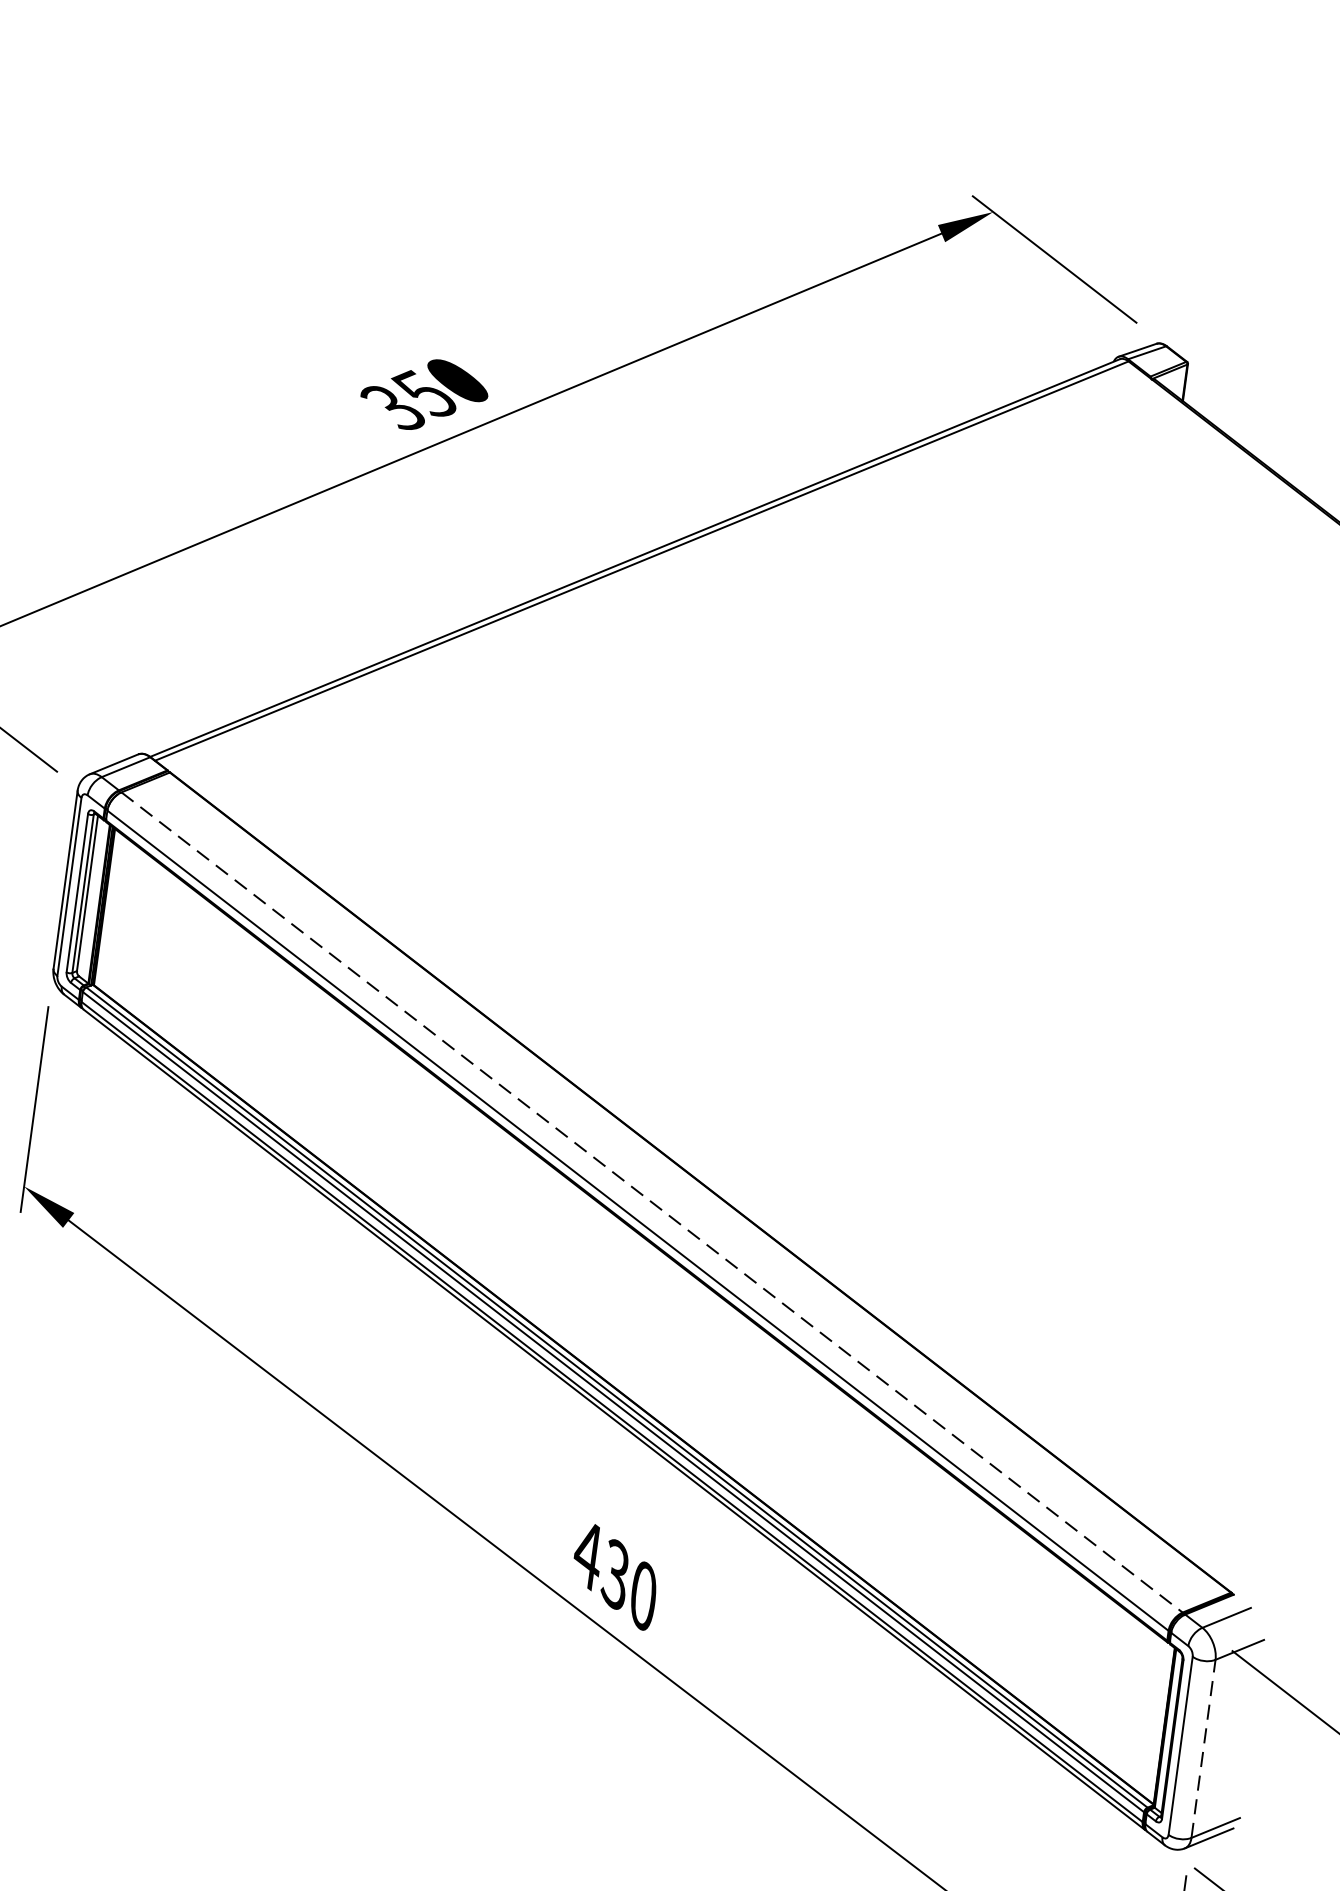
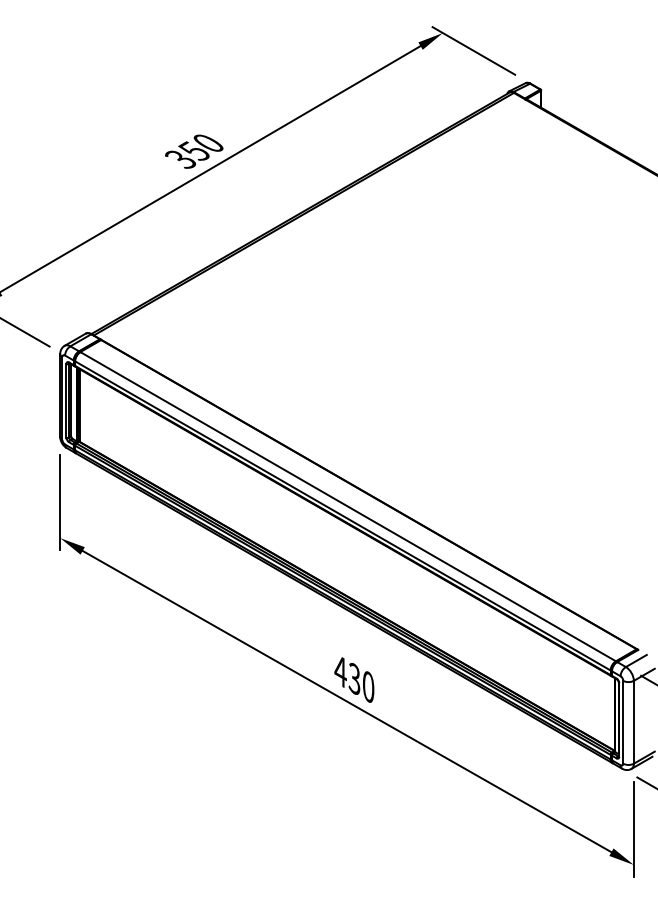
line: (652, 1202) -> (348, 506), dashed -> solid
line: (1202, 1747) -> (633, 721), dashed -> solid

